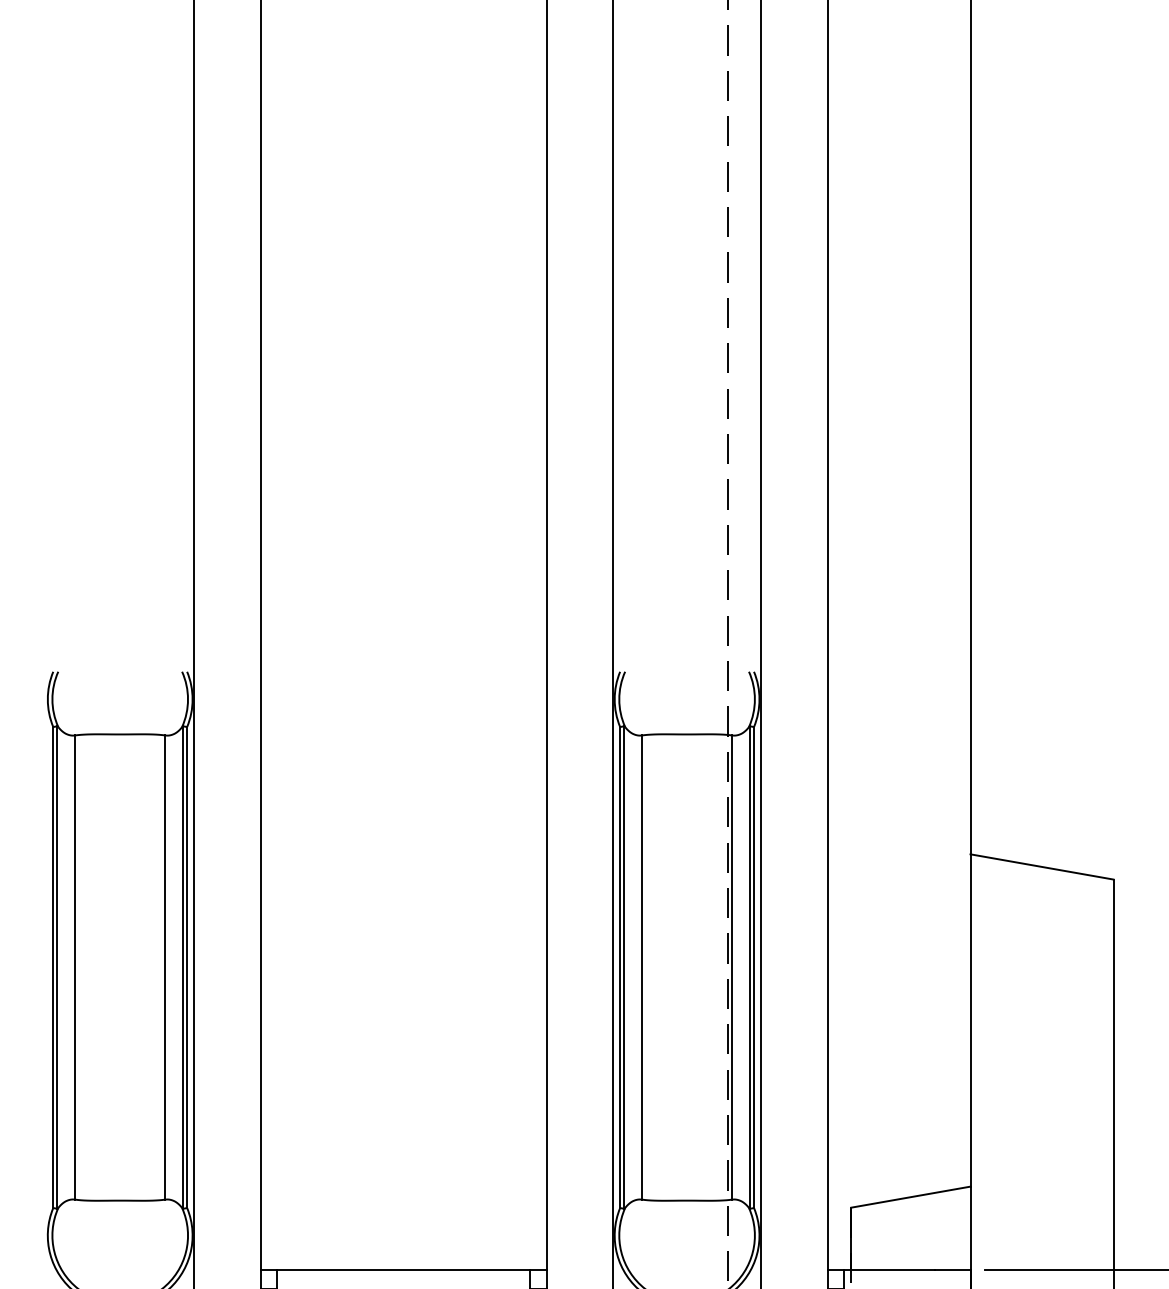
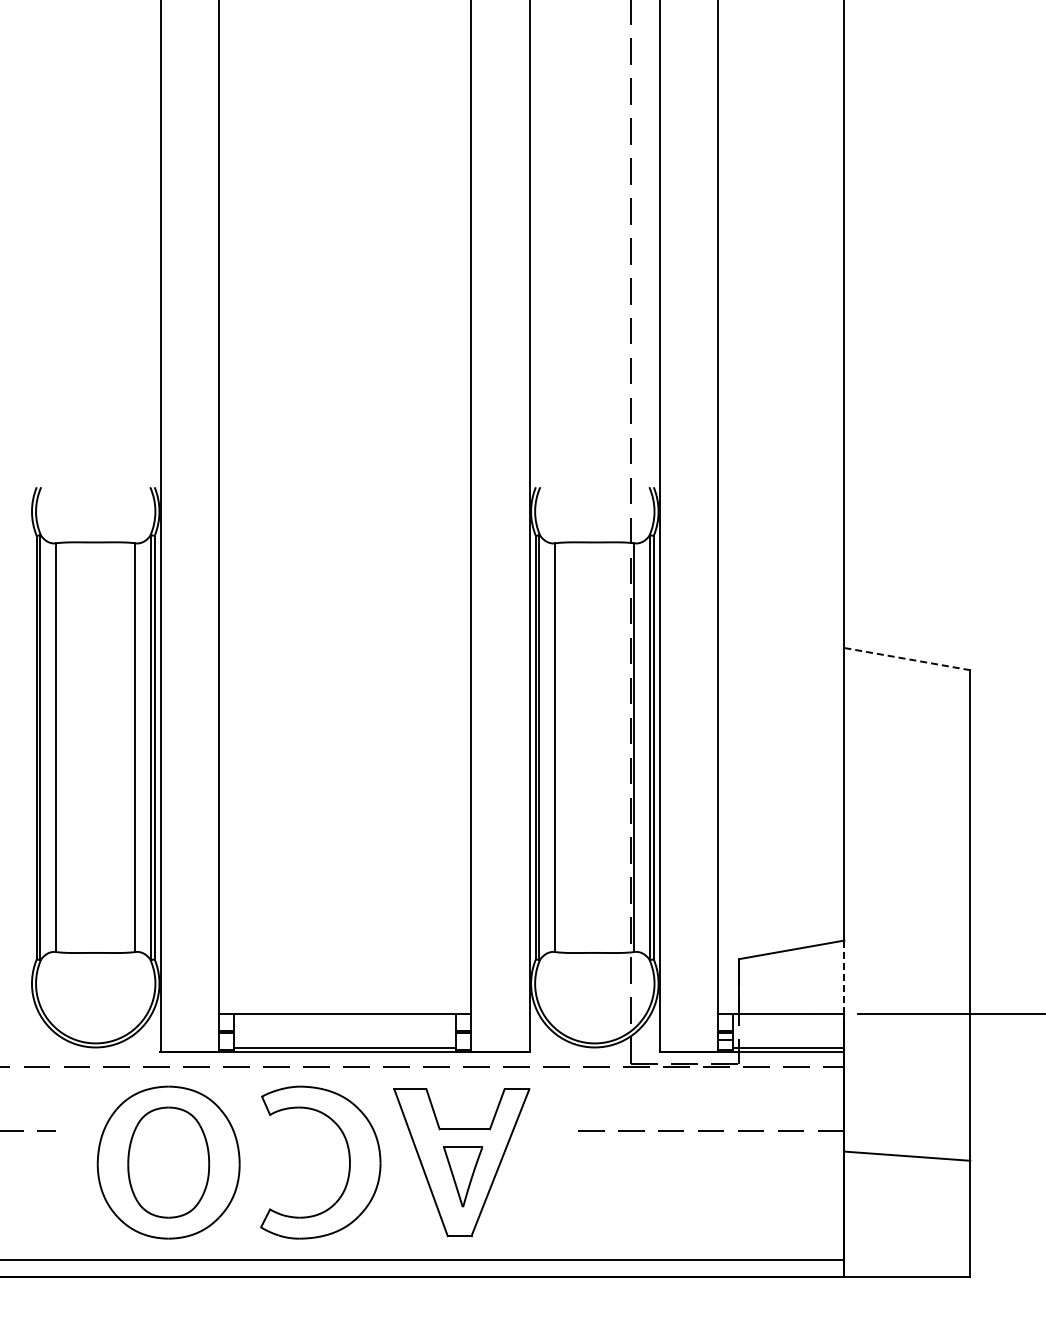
line: (1042, 867) -> (907, 659), solid -> dashed
line: (970, 1233) -> (844, 981), solid -> dashed

